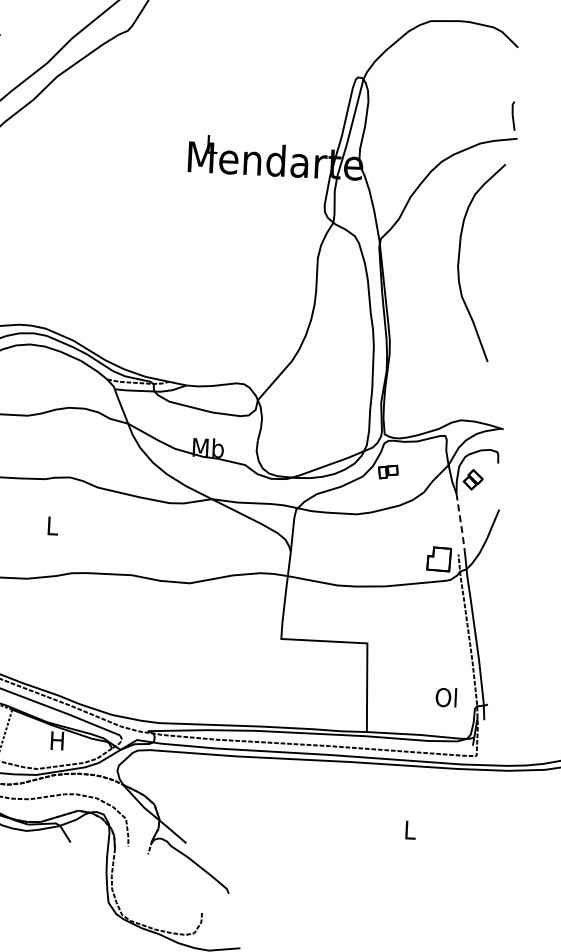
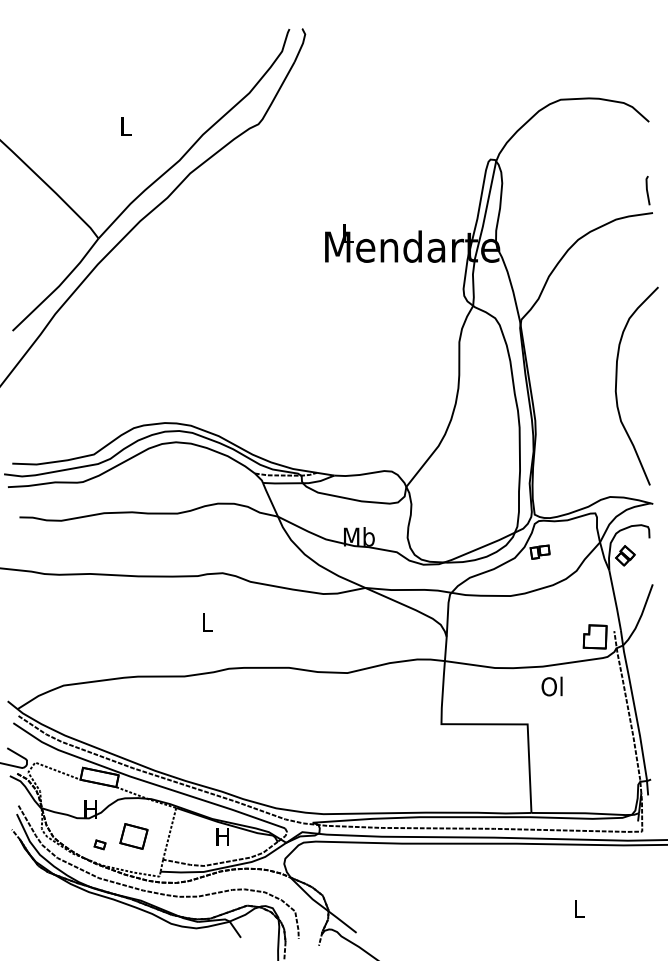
curve: (460, 256) -> (617, 381), moved
line: (461, 524) -> (615, 601), dashed -> solid
text: (445, 697) -> (551, 686), moved

